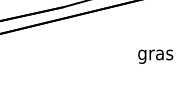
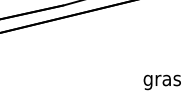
text: (155, 56) -> (162, 82), moved

